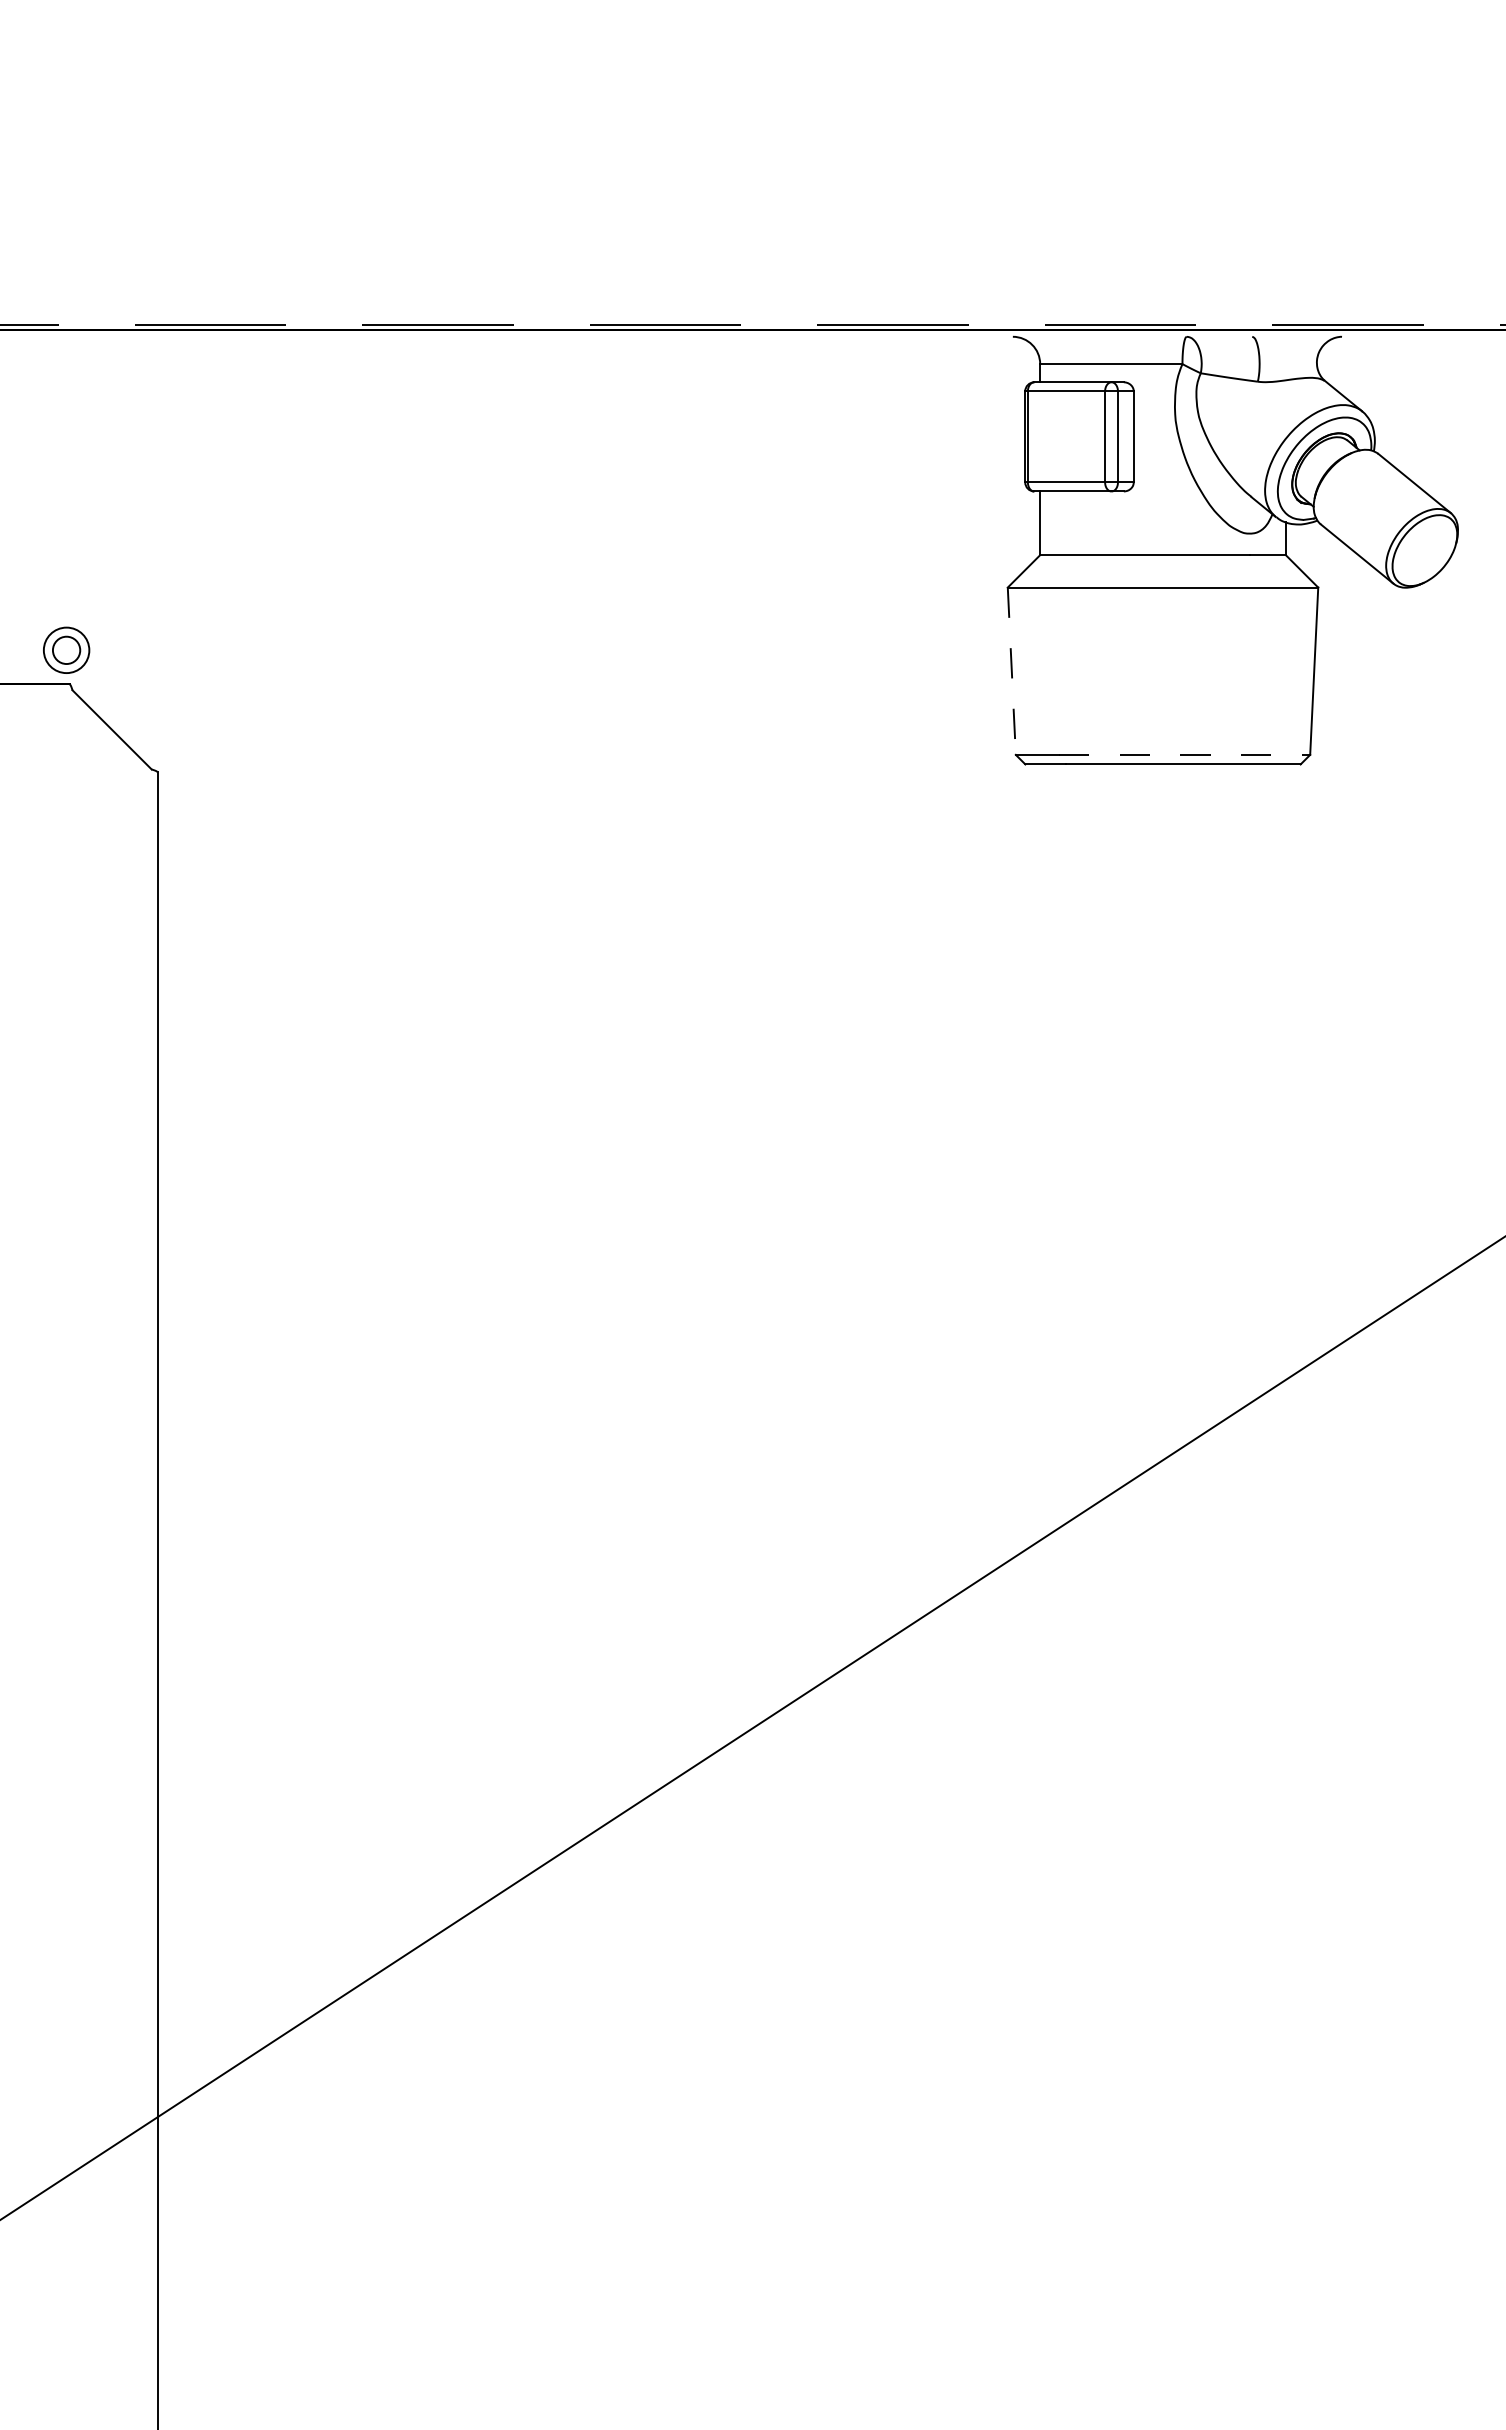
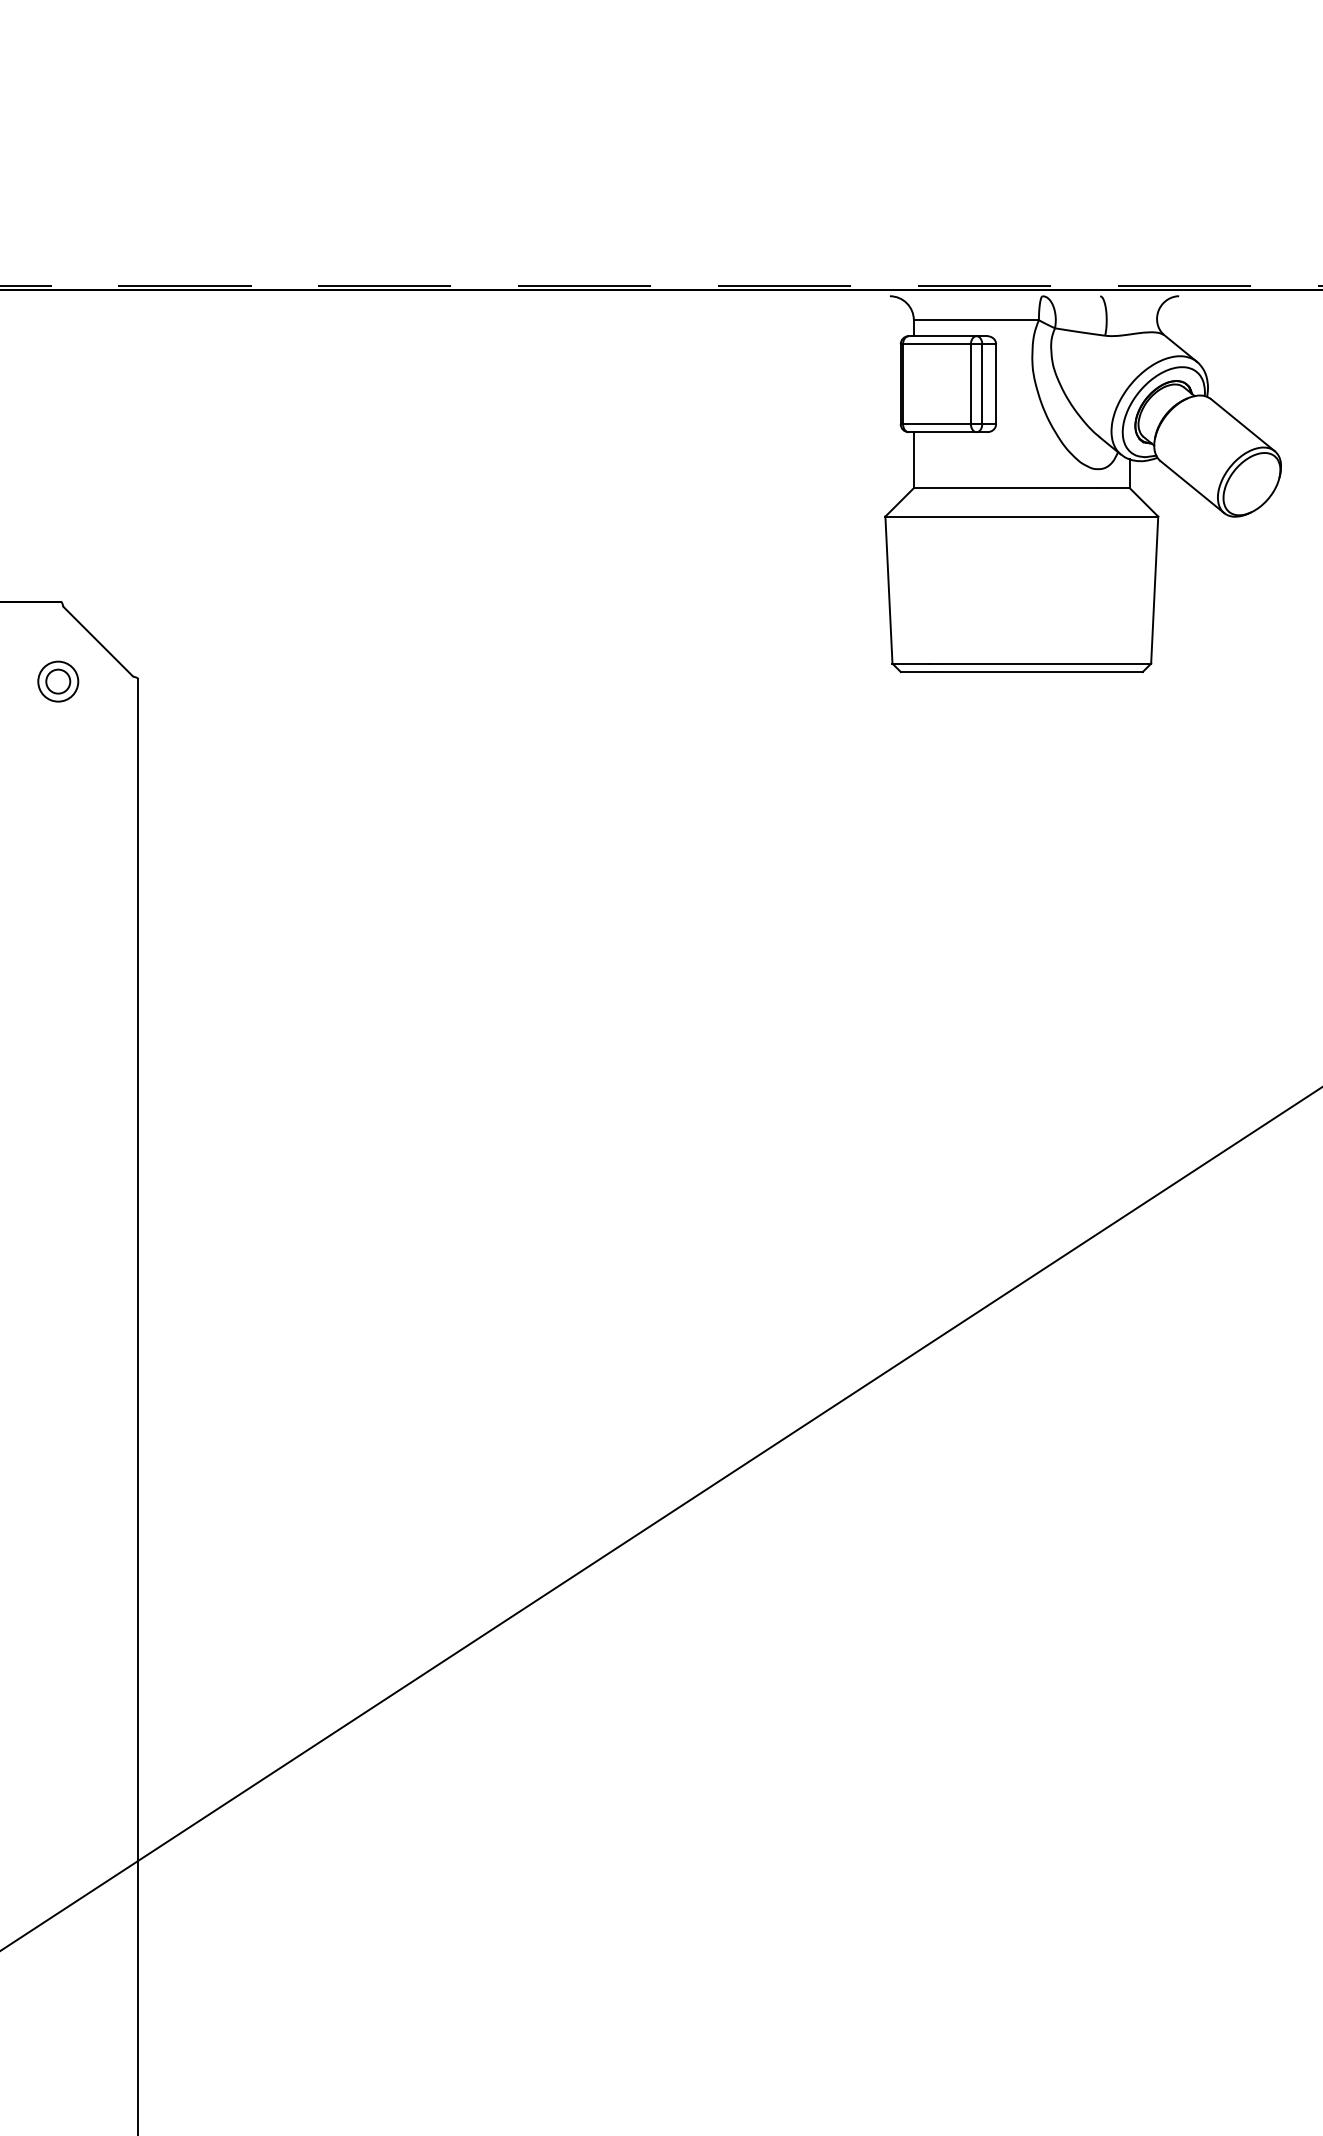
part: (66, 649) -> (58, 680), moved
line: (1011, 671) -> (888, 590), dashed -> solid
line: (1184, 754) -> (1040, 663), dashed -> solid

